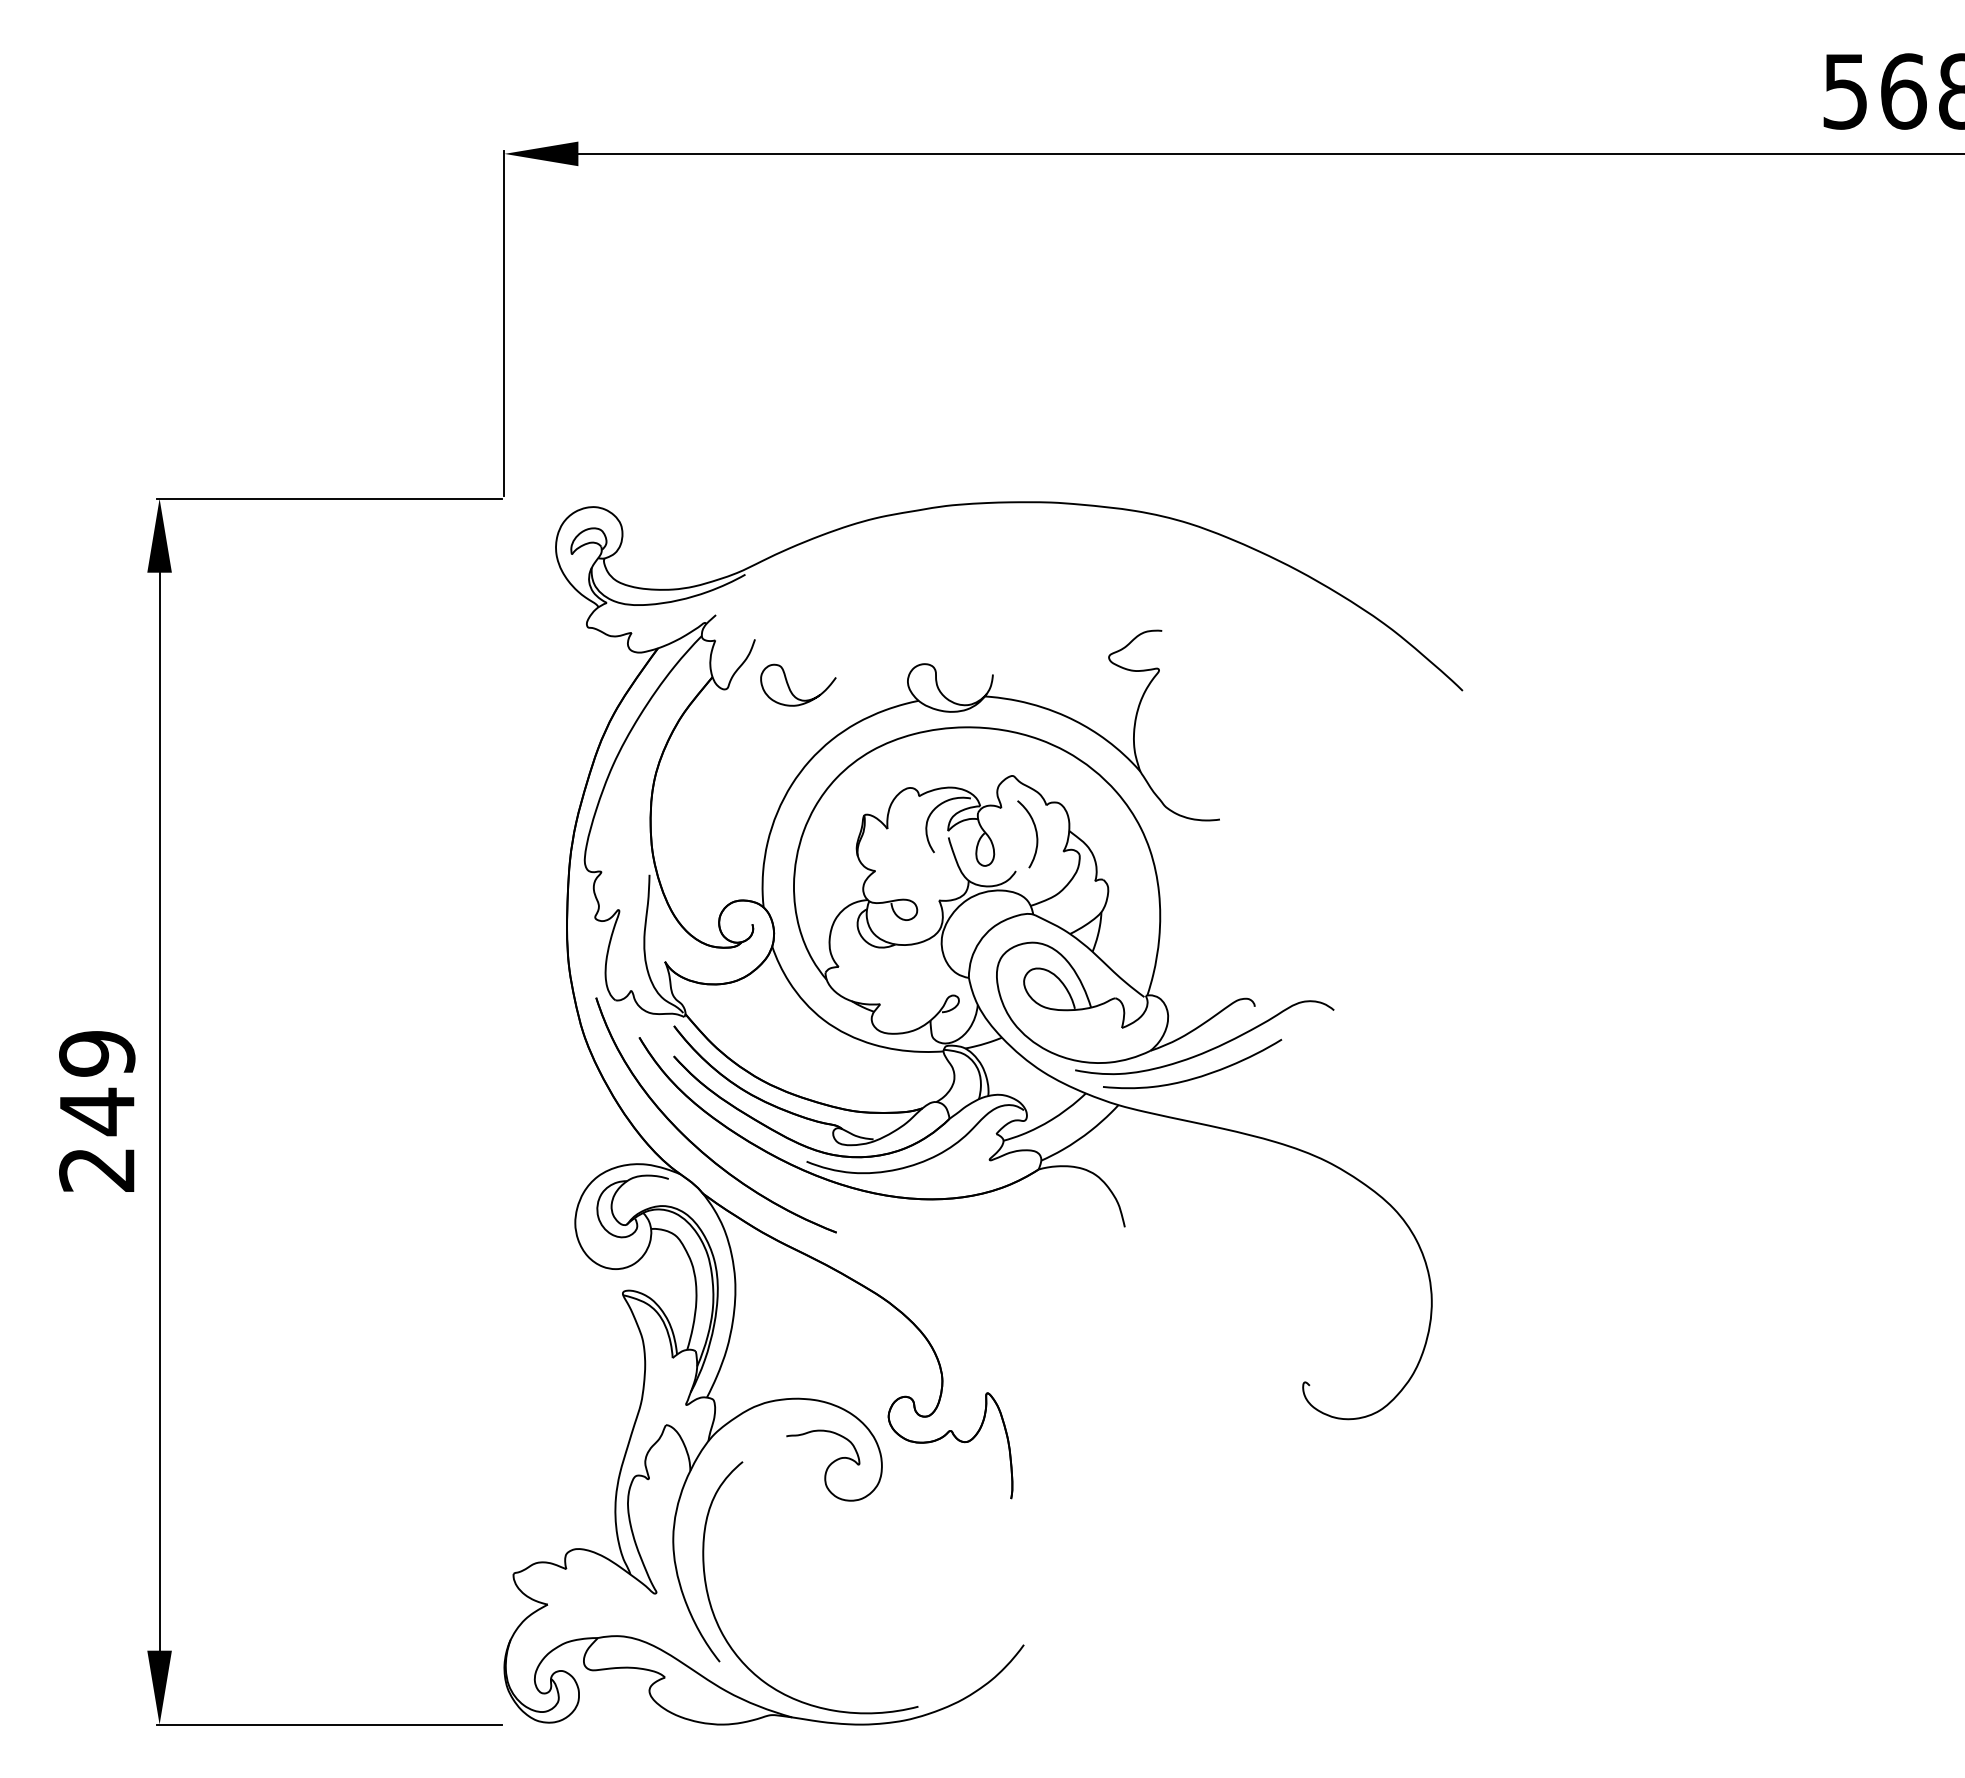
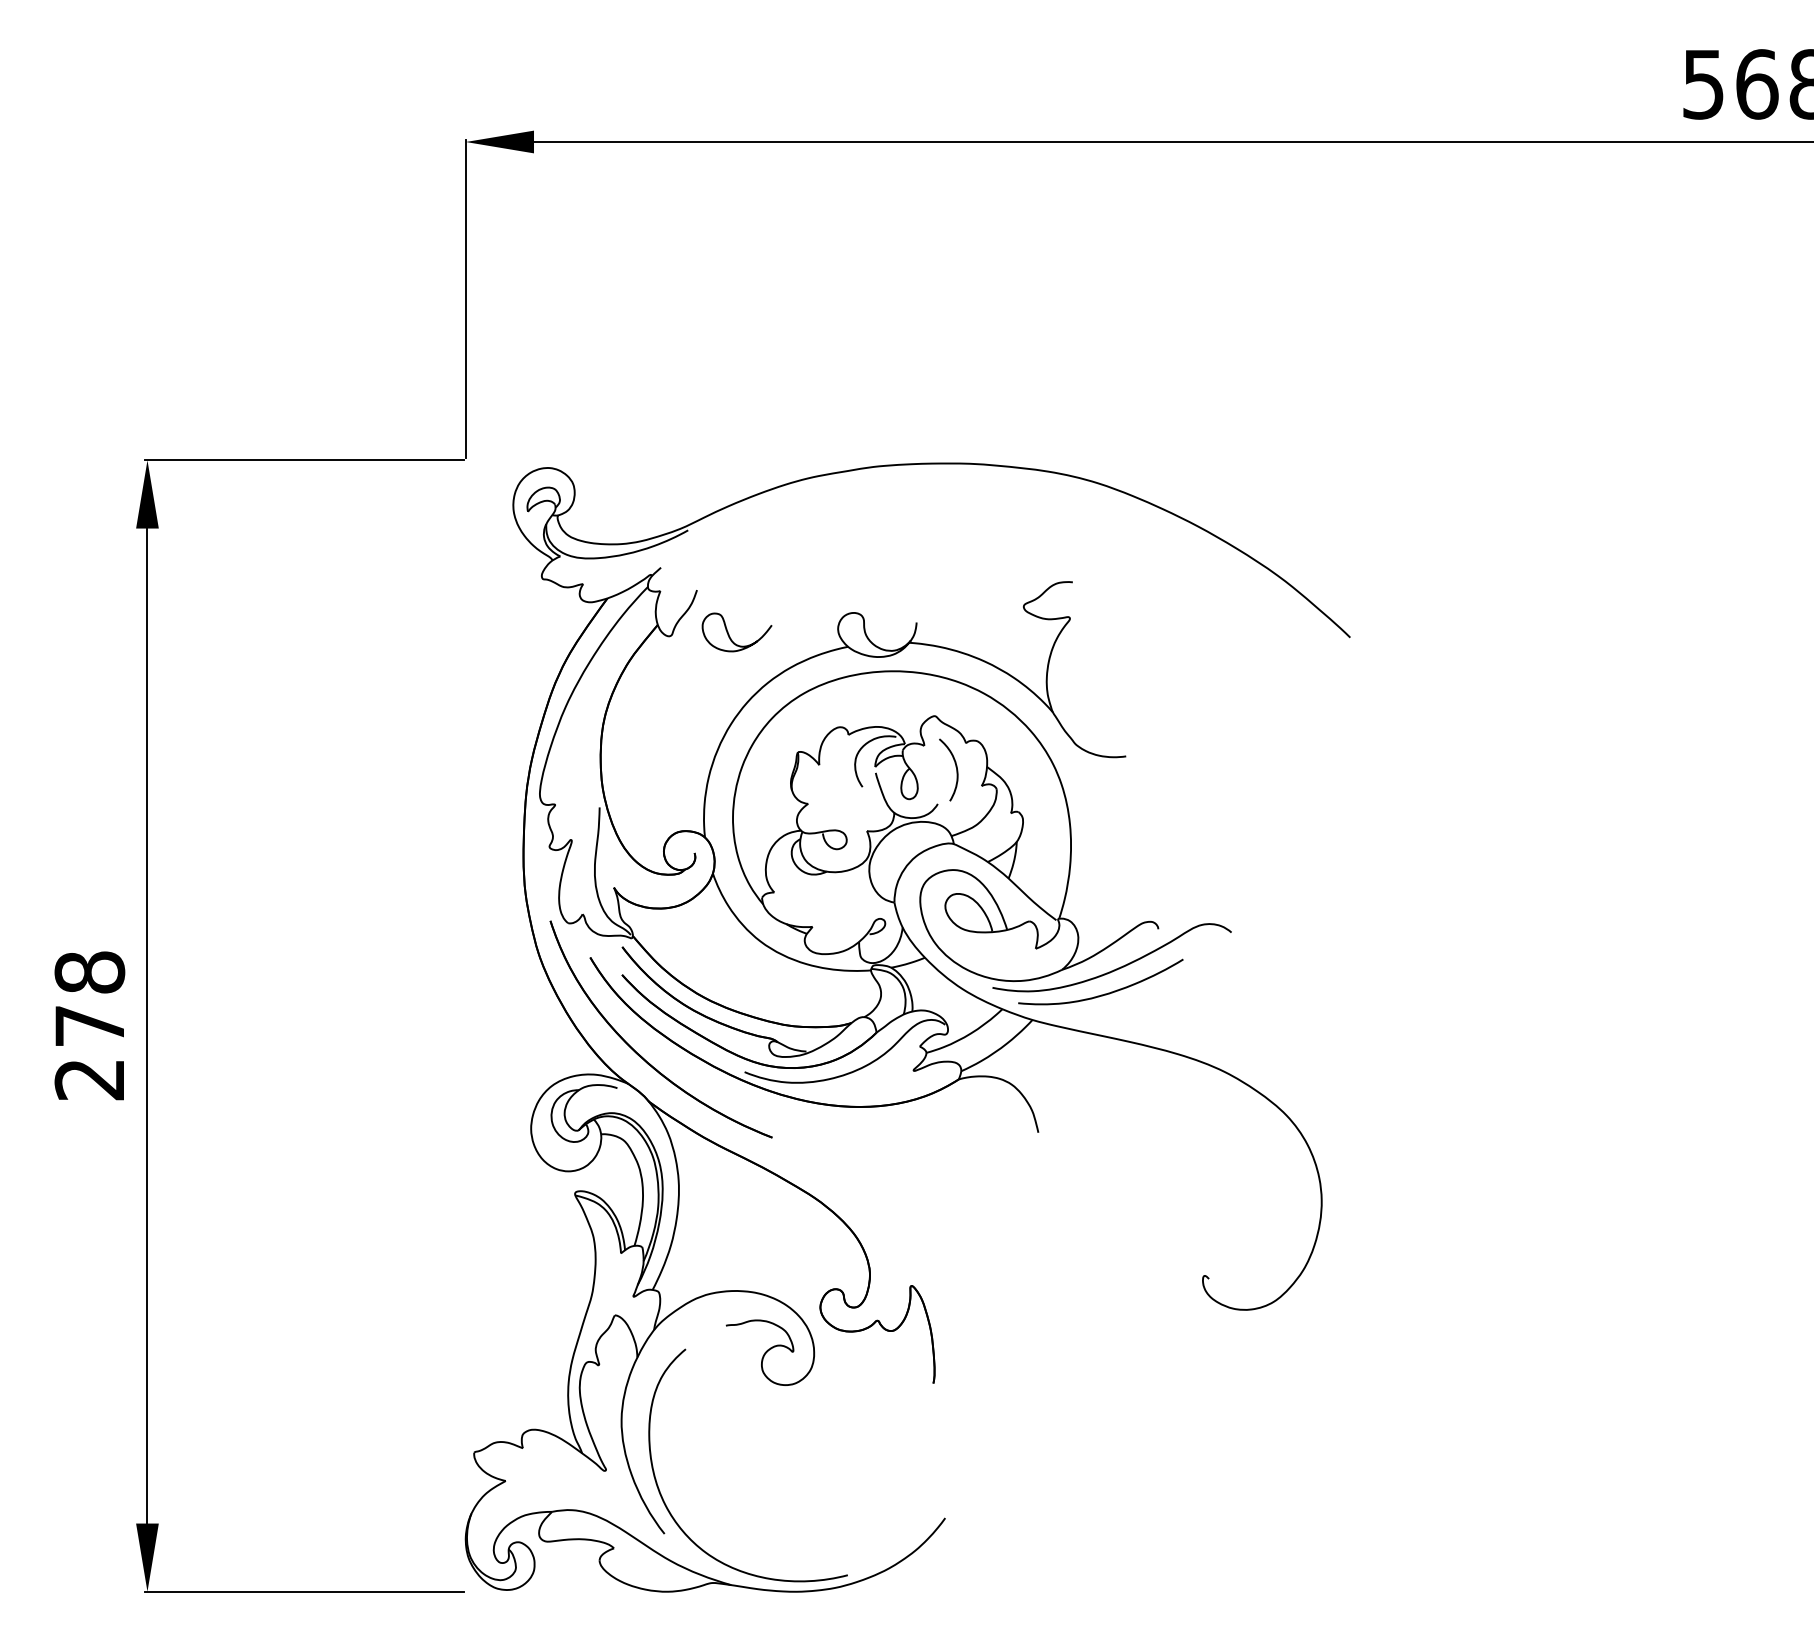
text: (97, 1083) -> (90, 1000), 249 -> 278

